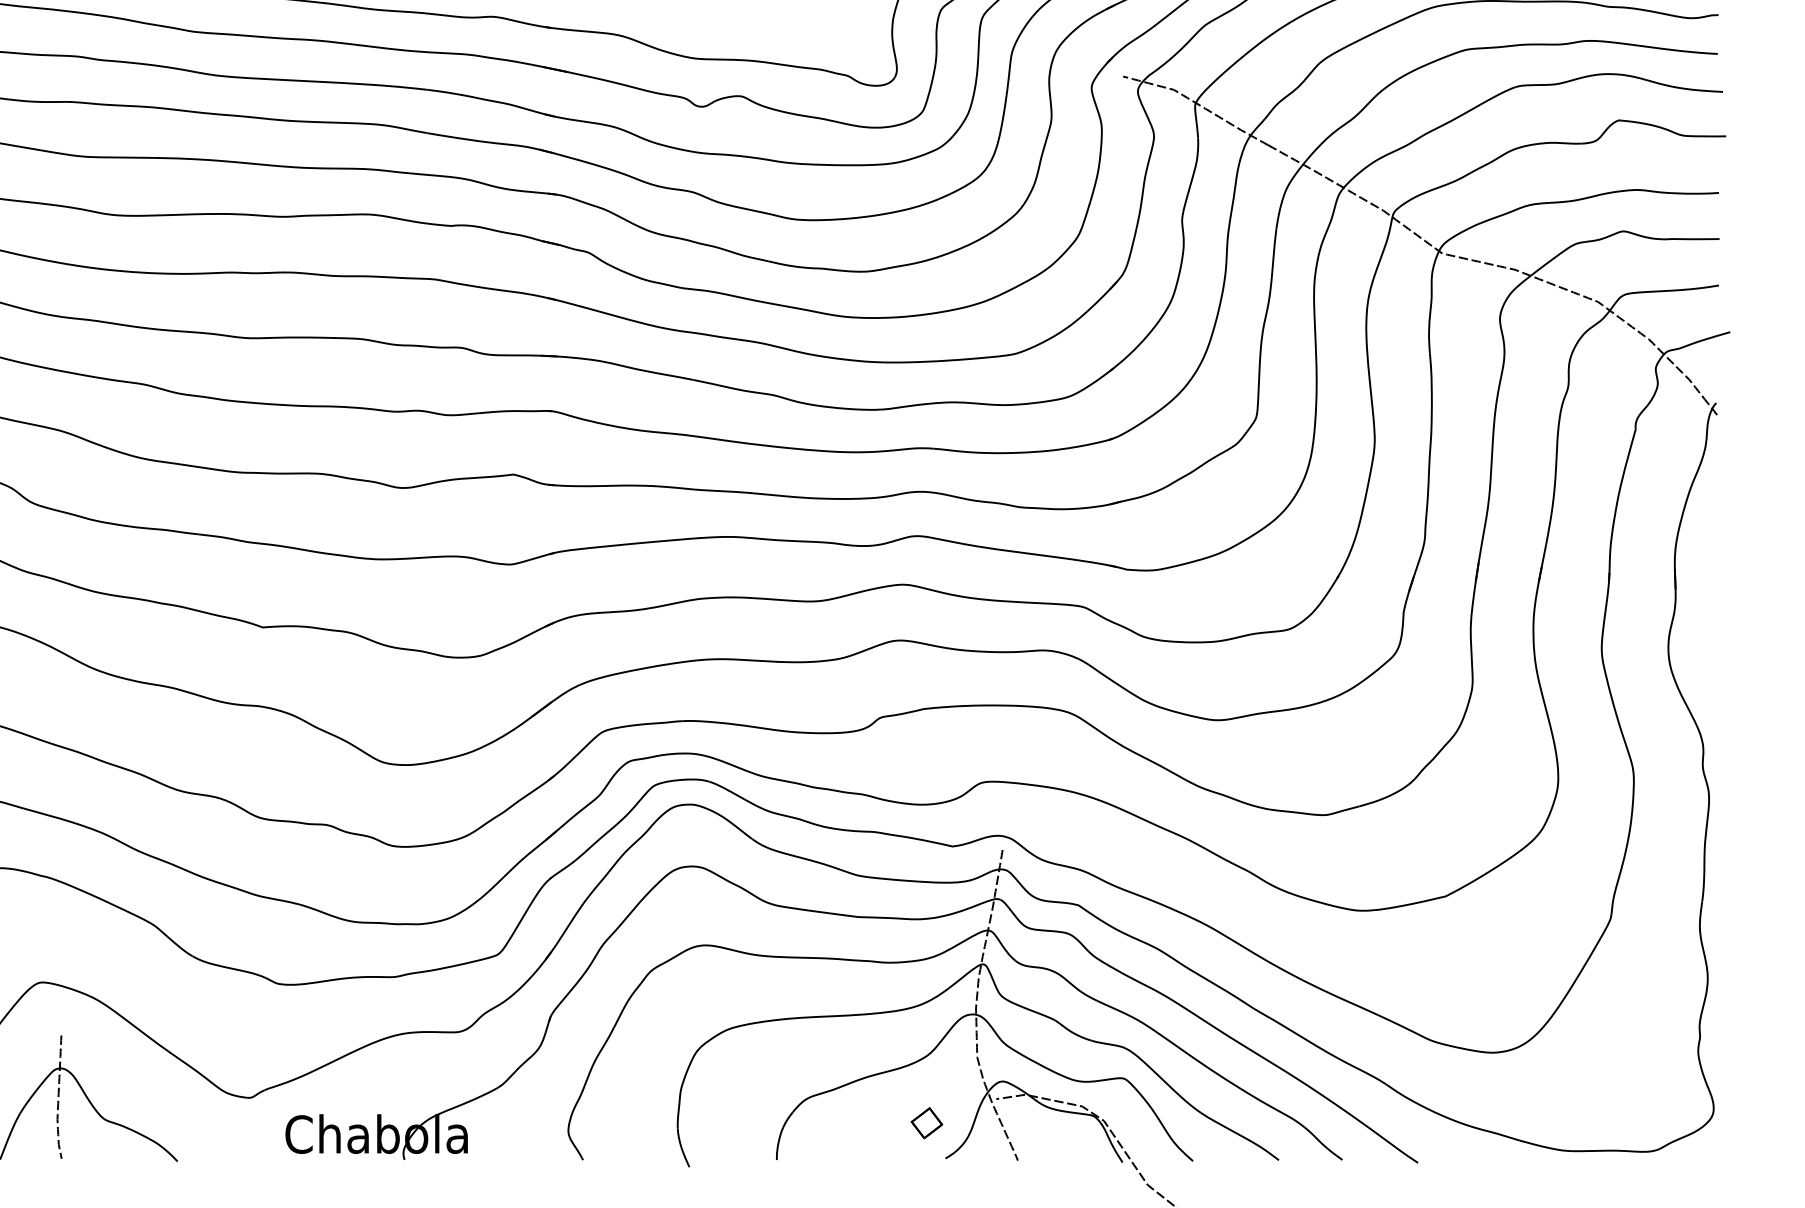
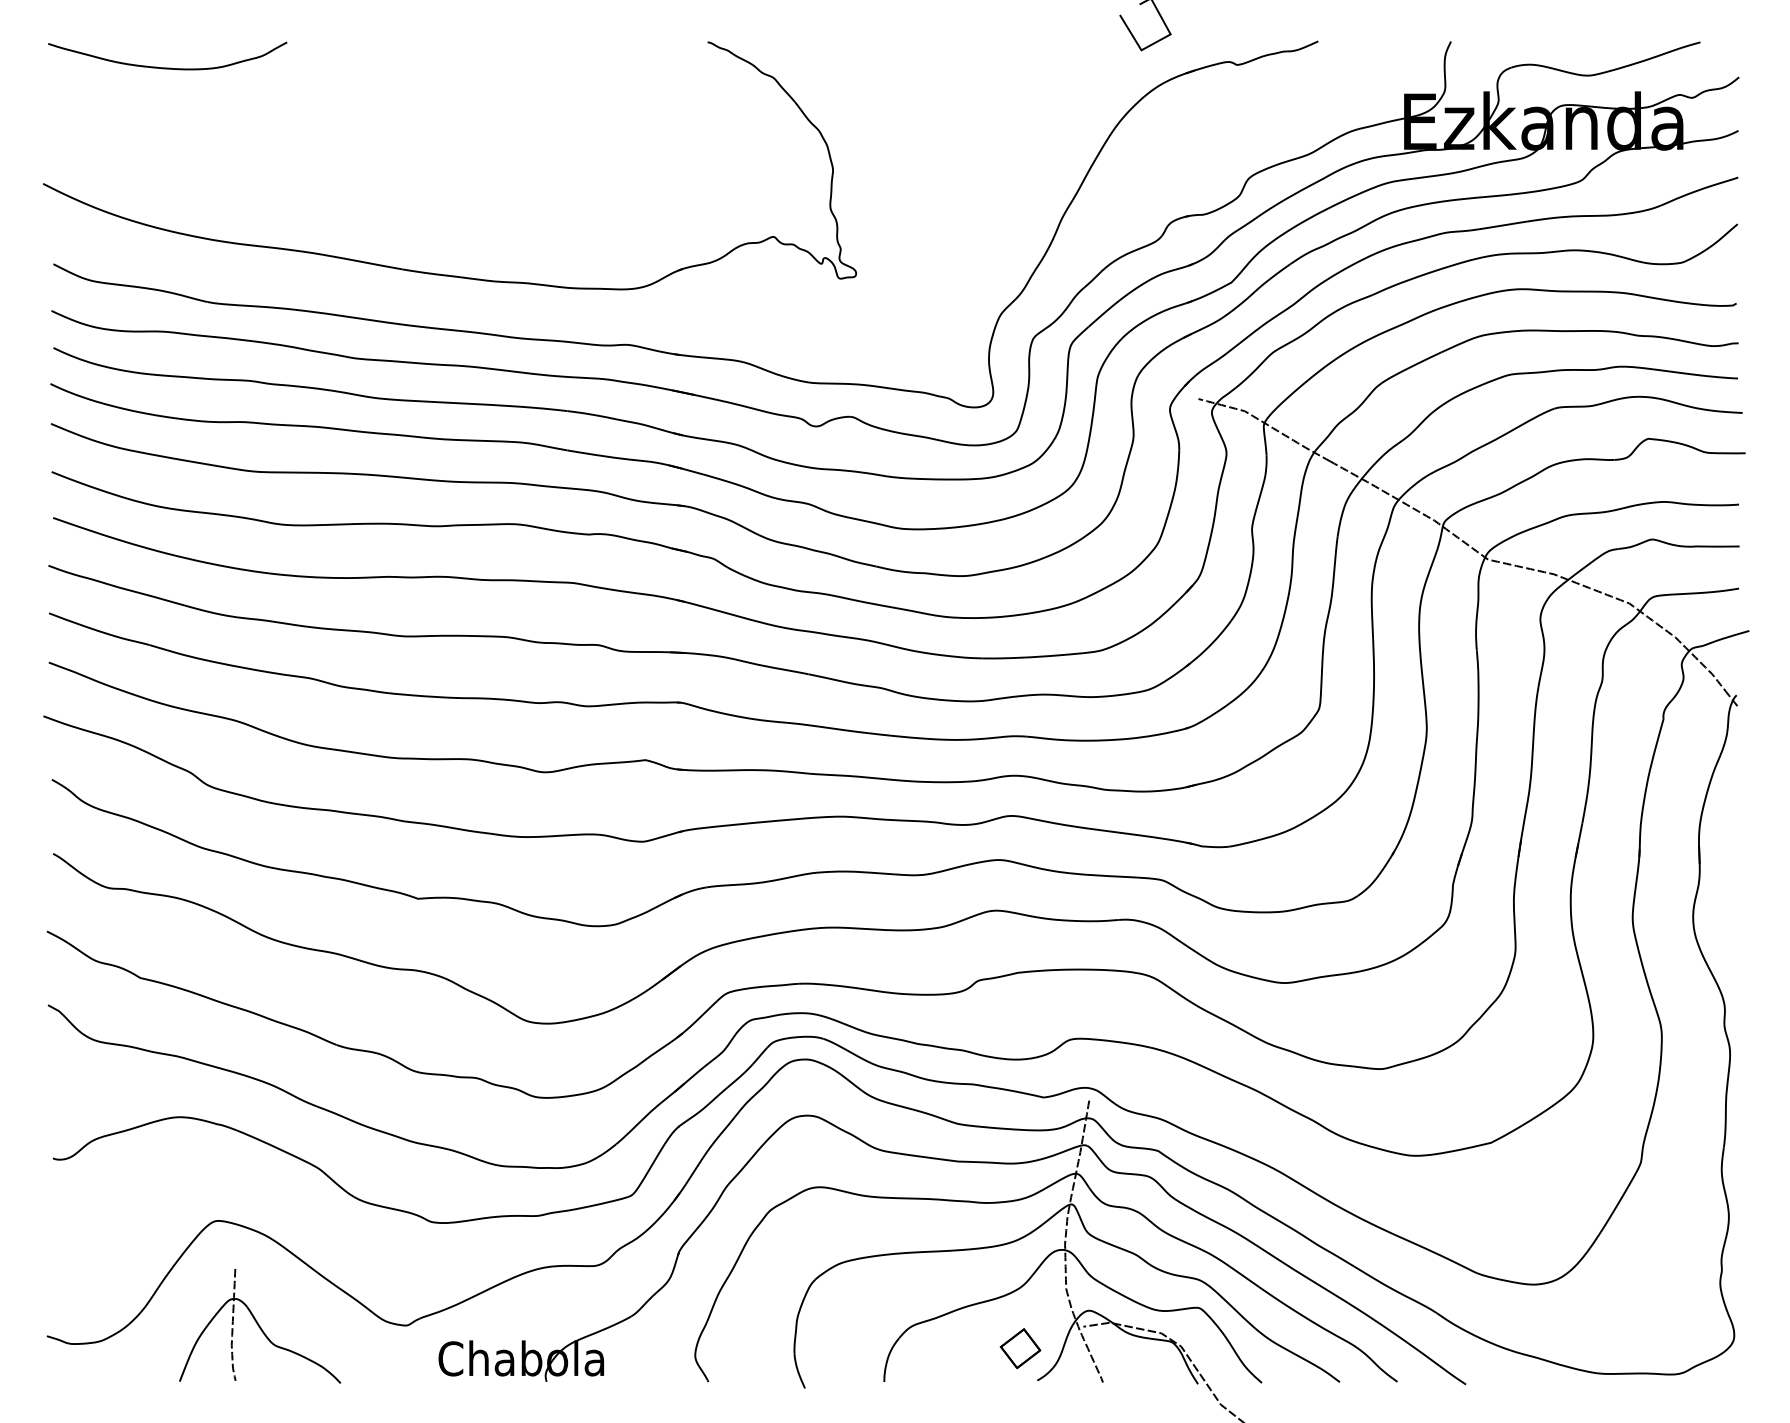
part: (926, 1123) -> (1020, 1348), size x1.43

